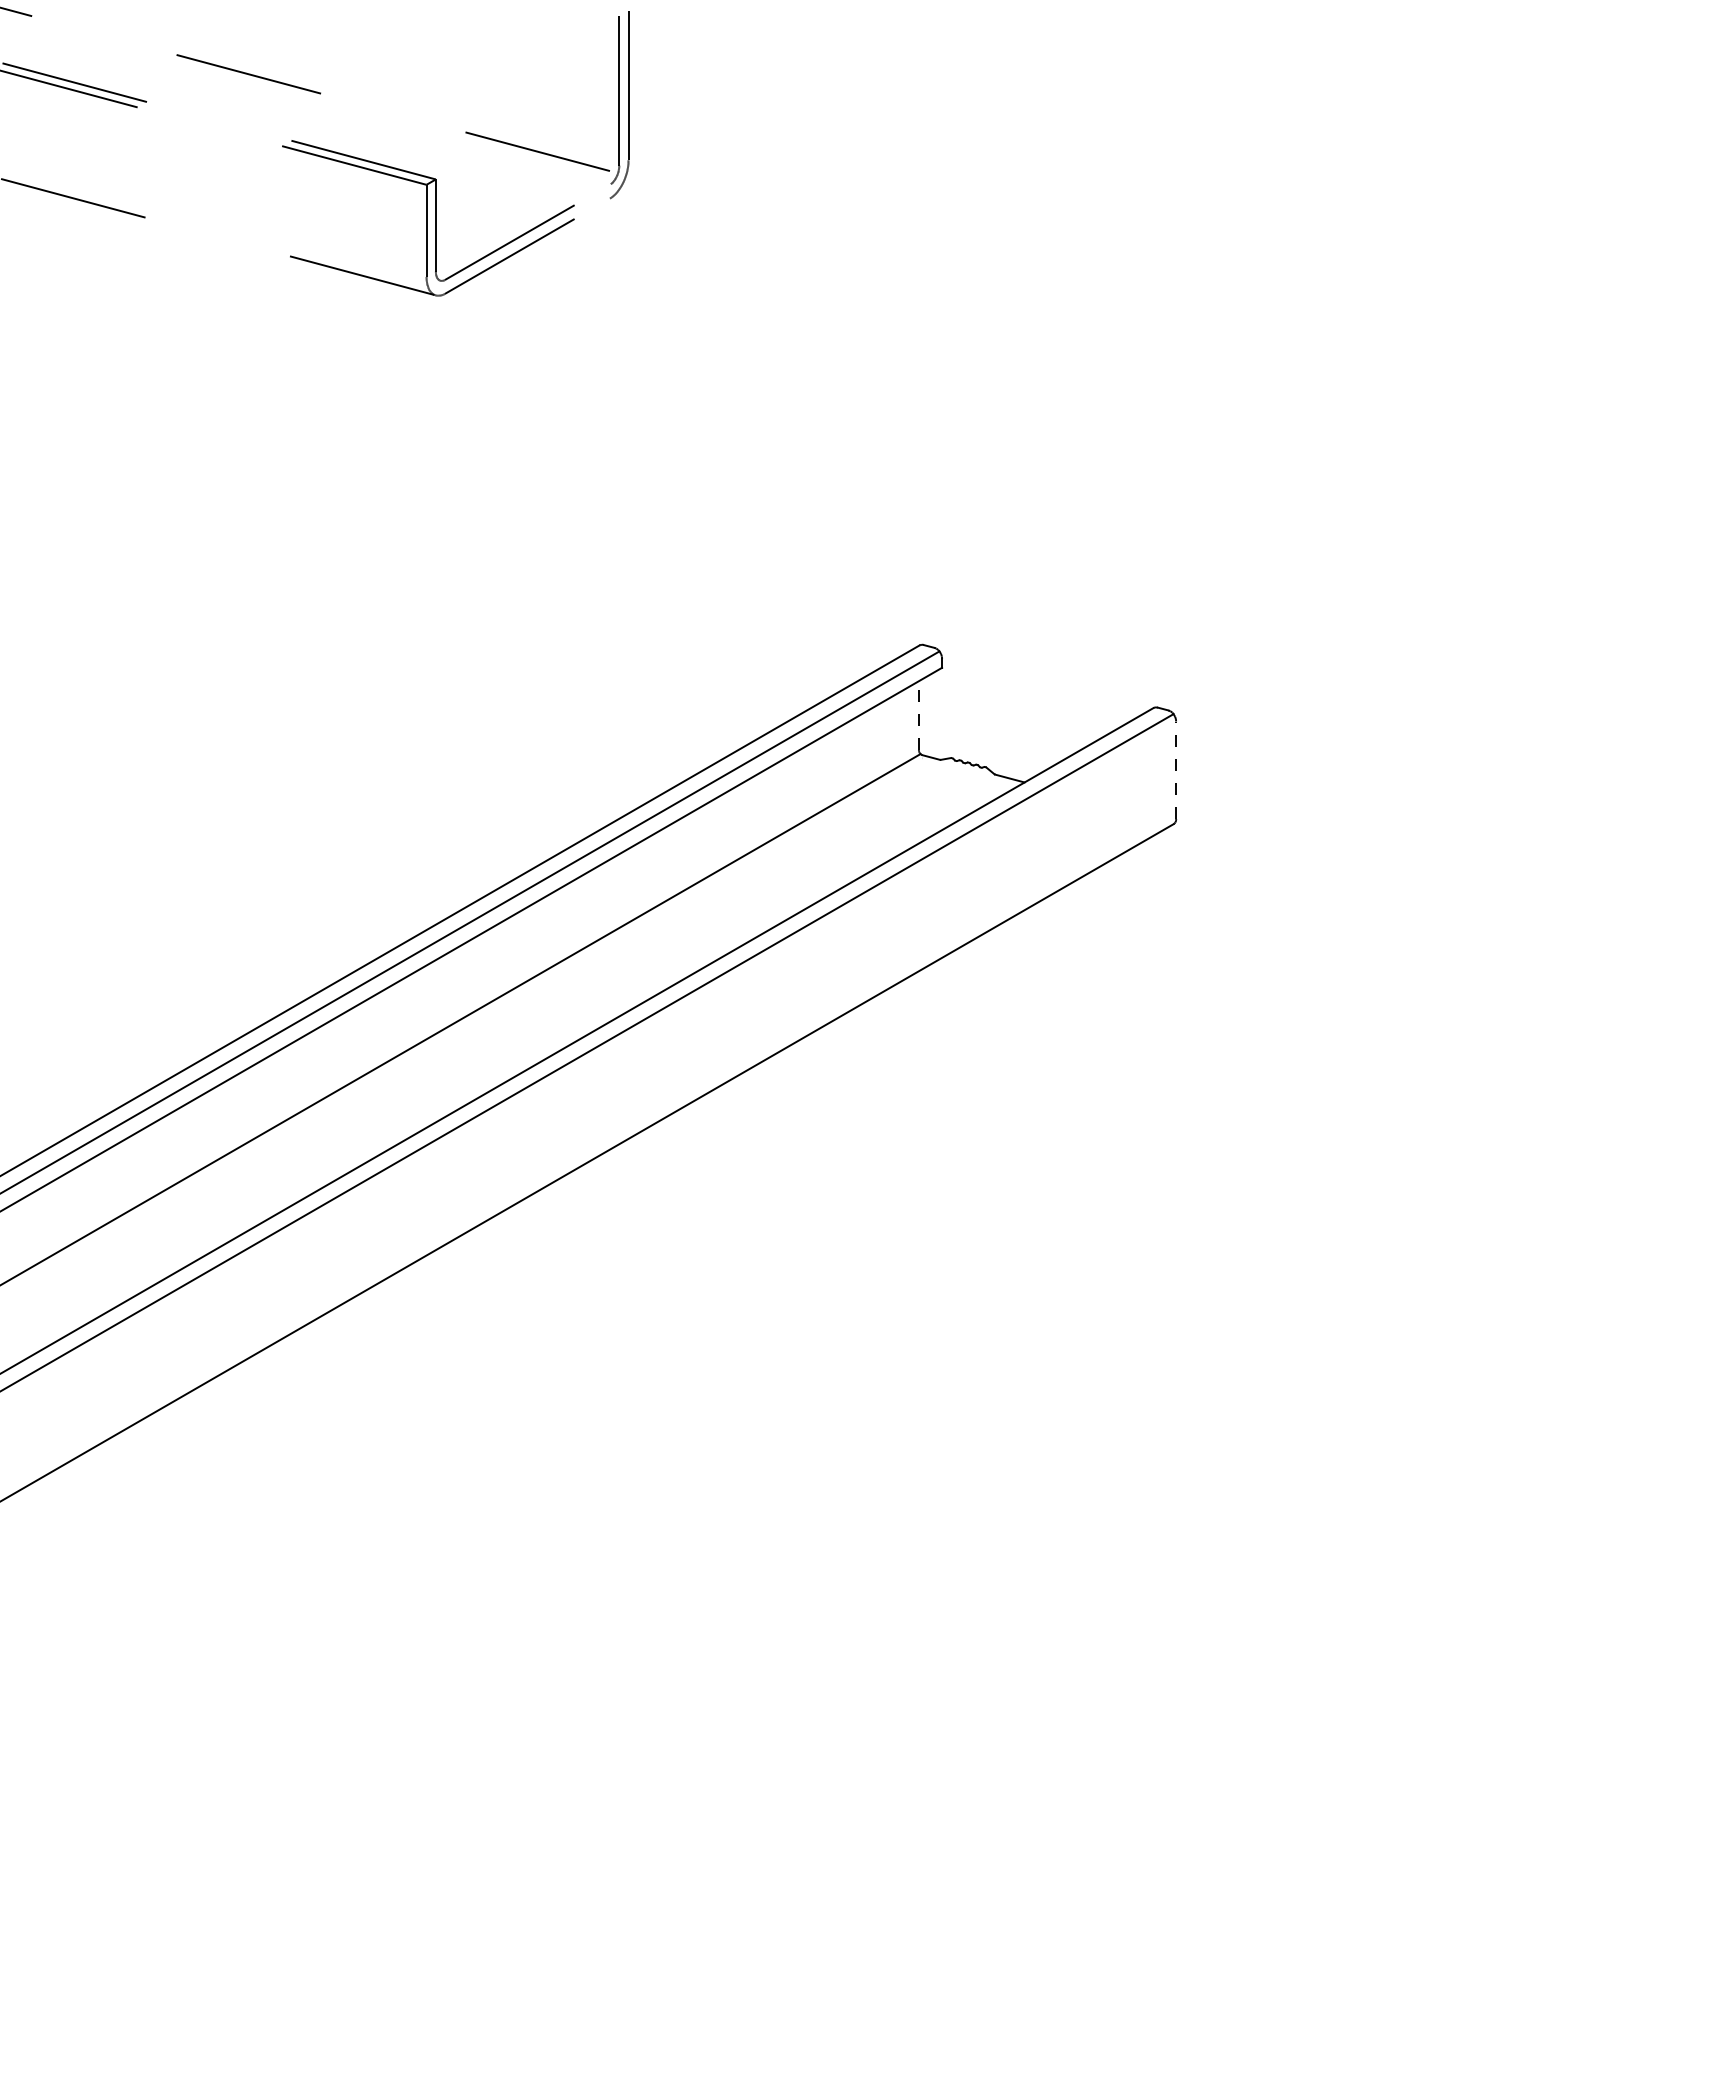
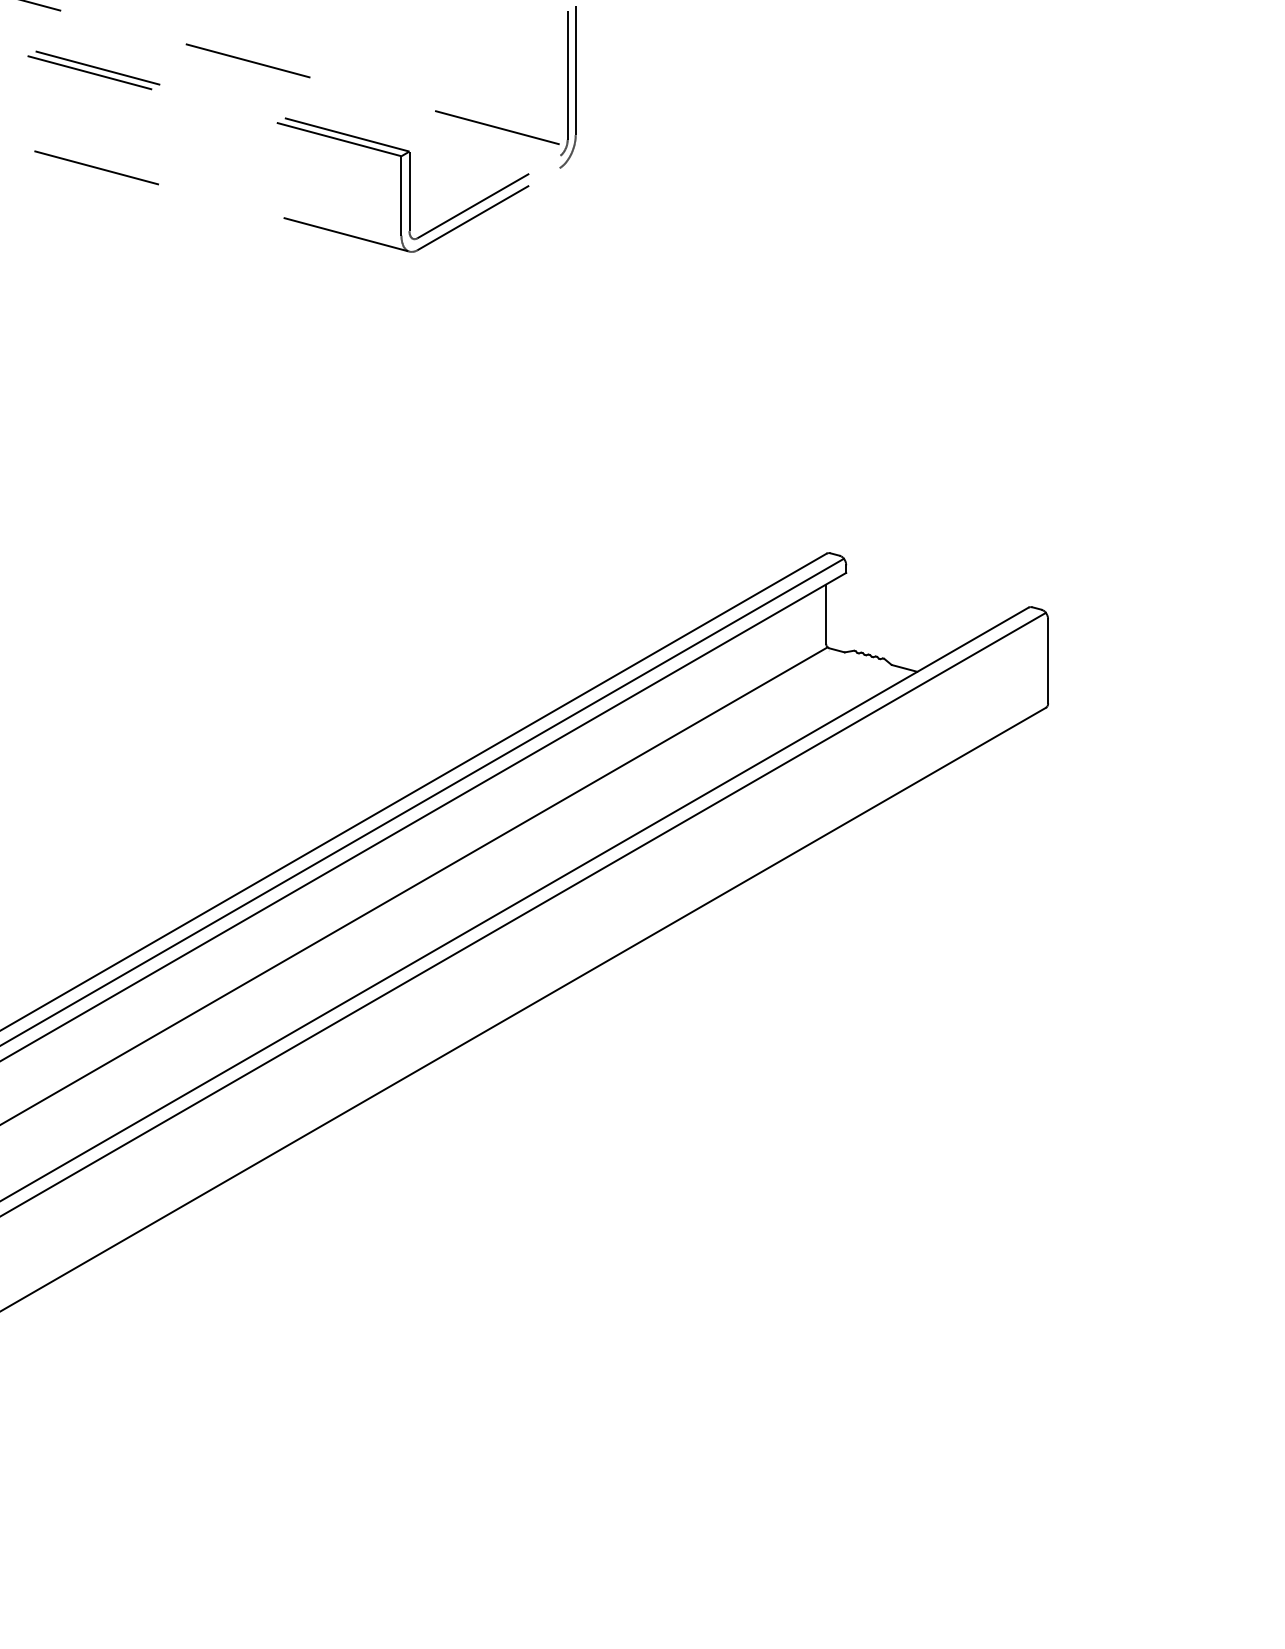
line: (918, 715) -> (825, 614), dashed -> solid
line: (1176, 770) -> (1048, 661), dashed -> solid

